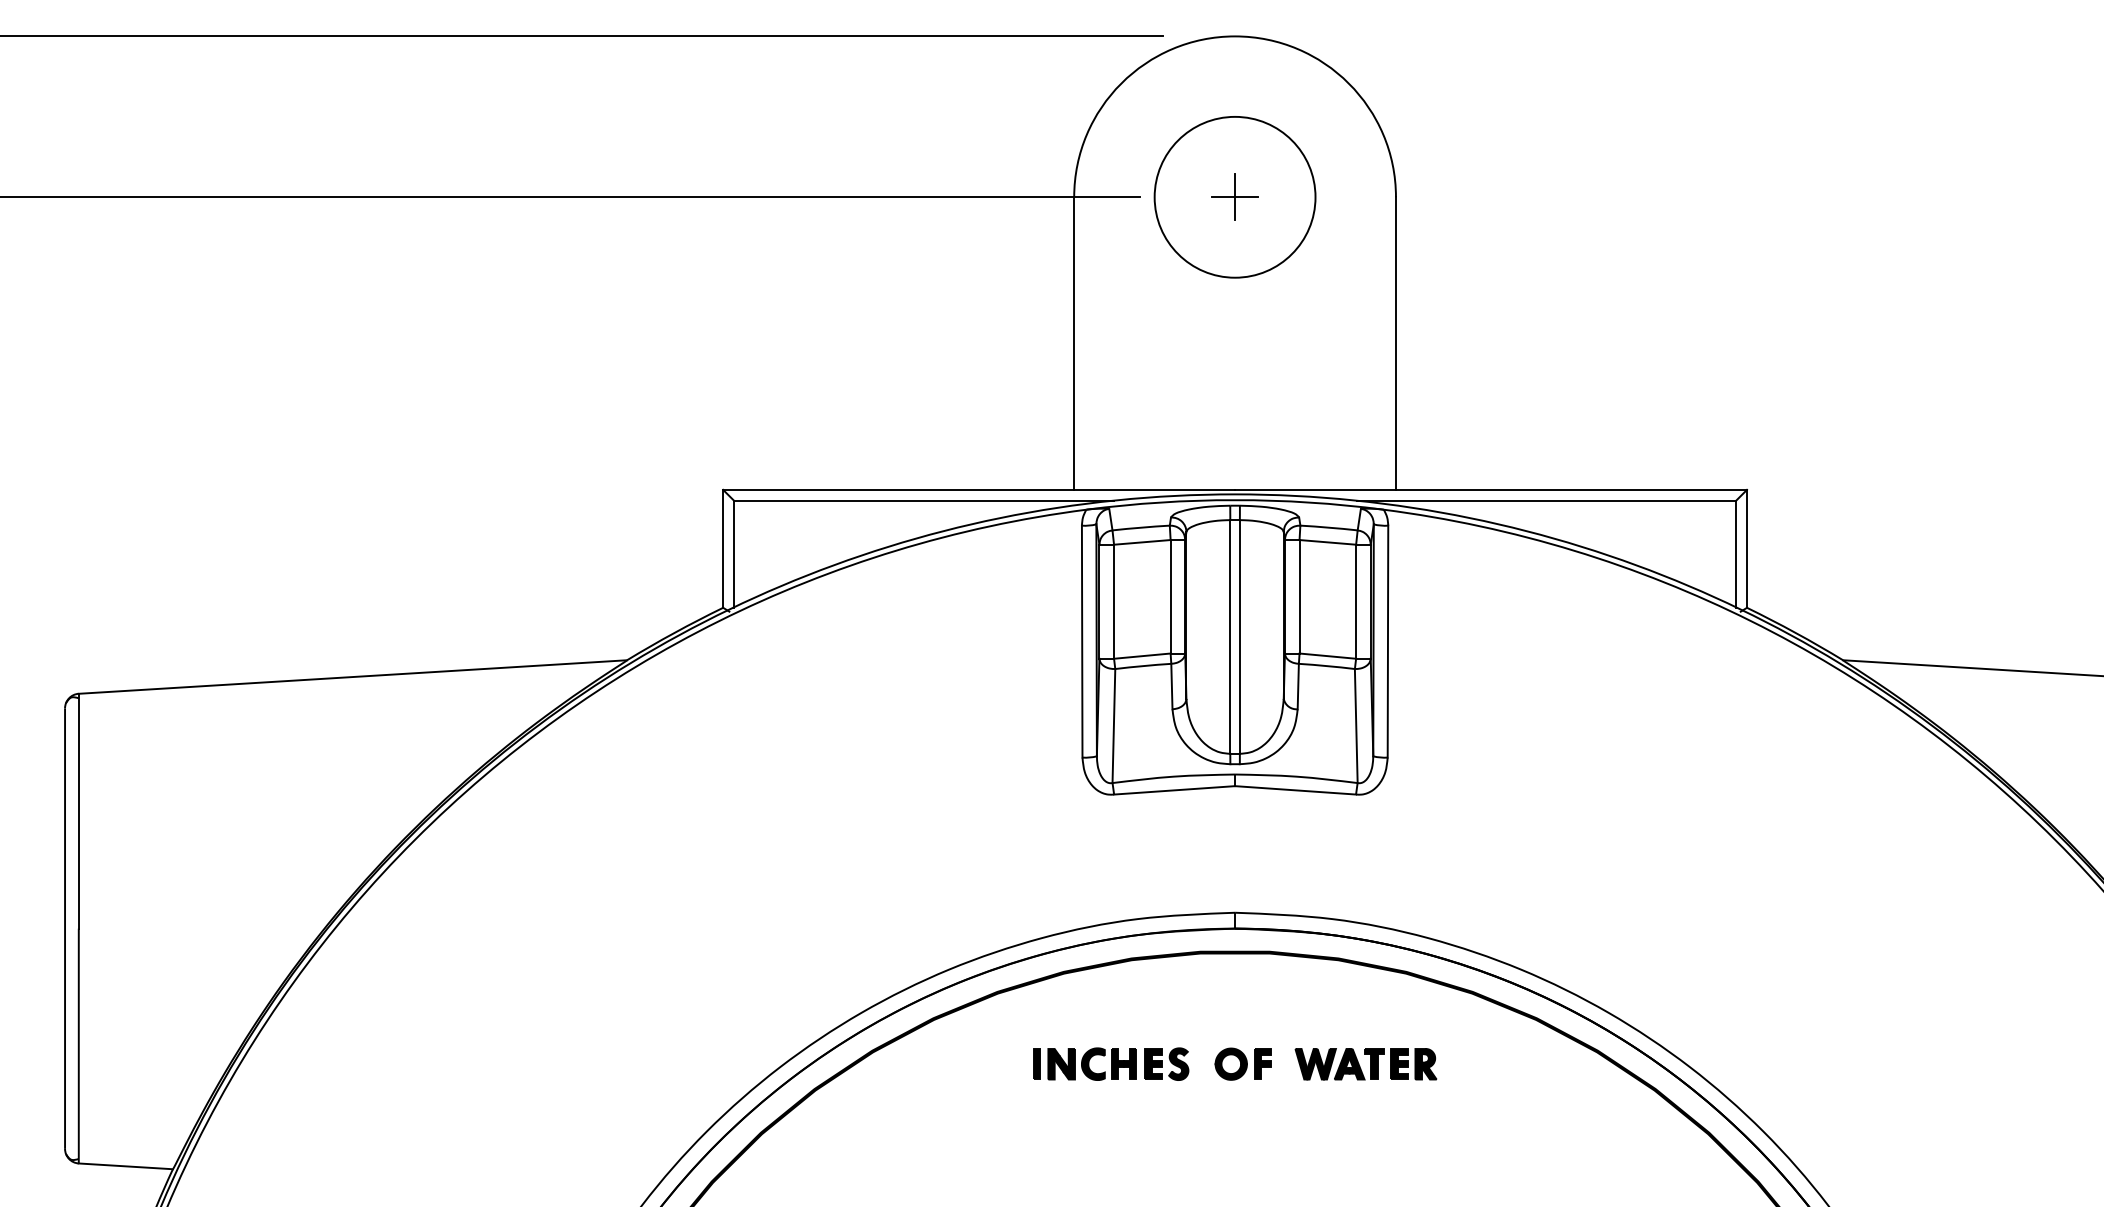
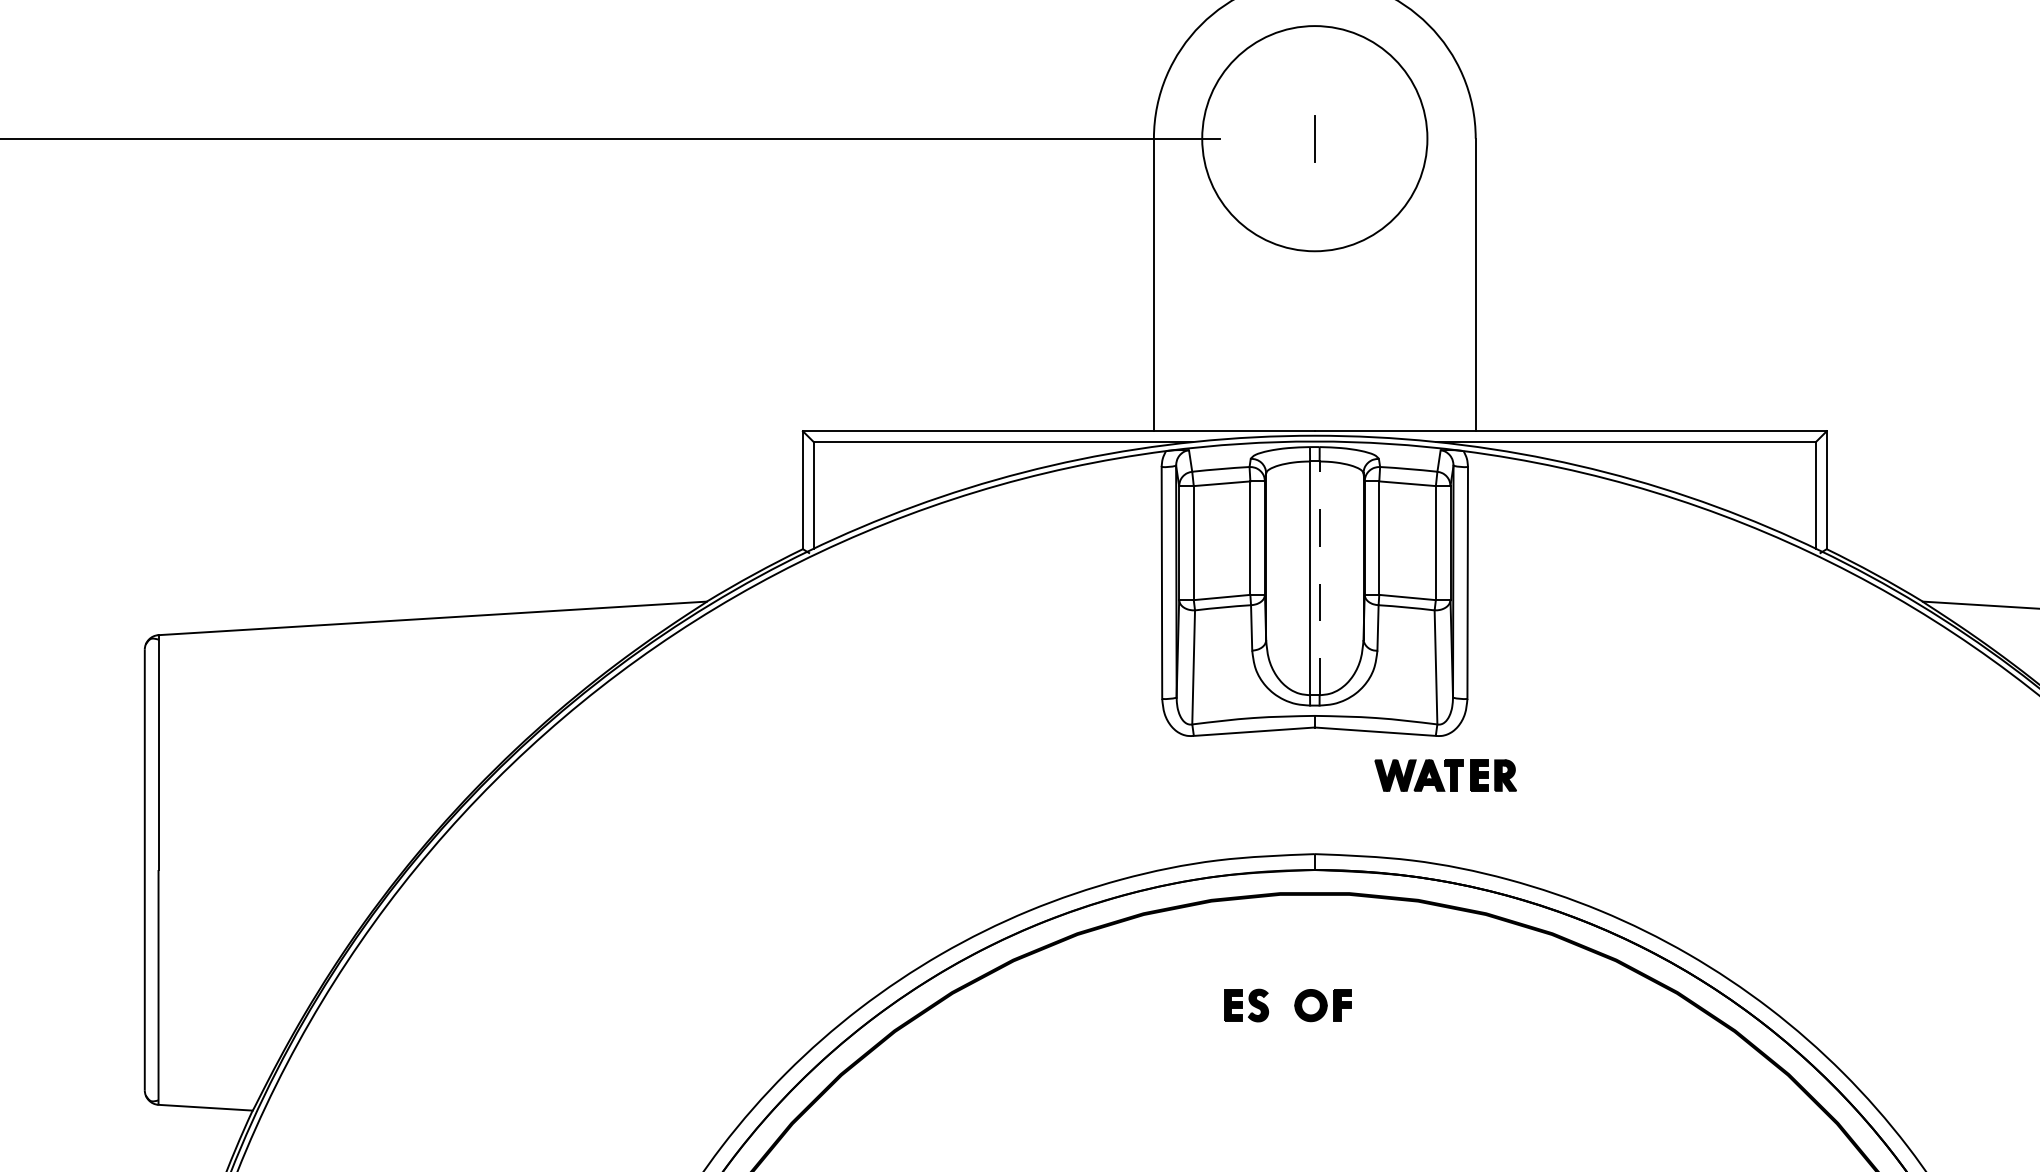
circle: (1234, 196) -> (1314, 137), size x1.4
line: (1235, 197) -> (1315, 138), removed
line: (1239, 637) -> (1319, 578), solid -> dashed
part: (1084, 1063) -> (1164, 1004), removed
part: (1365, 1064) -> (1445, 775), moved

